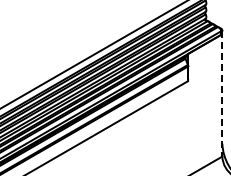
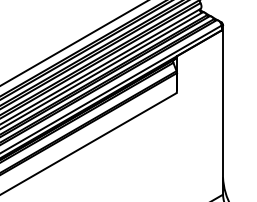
line: (222, 93) -> (223, 109), dashed -> solid

